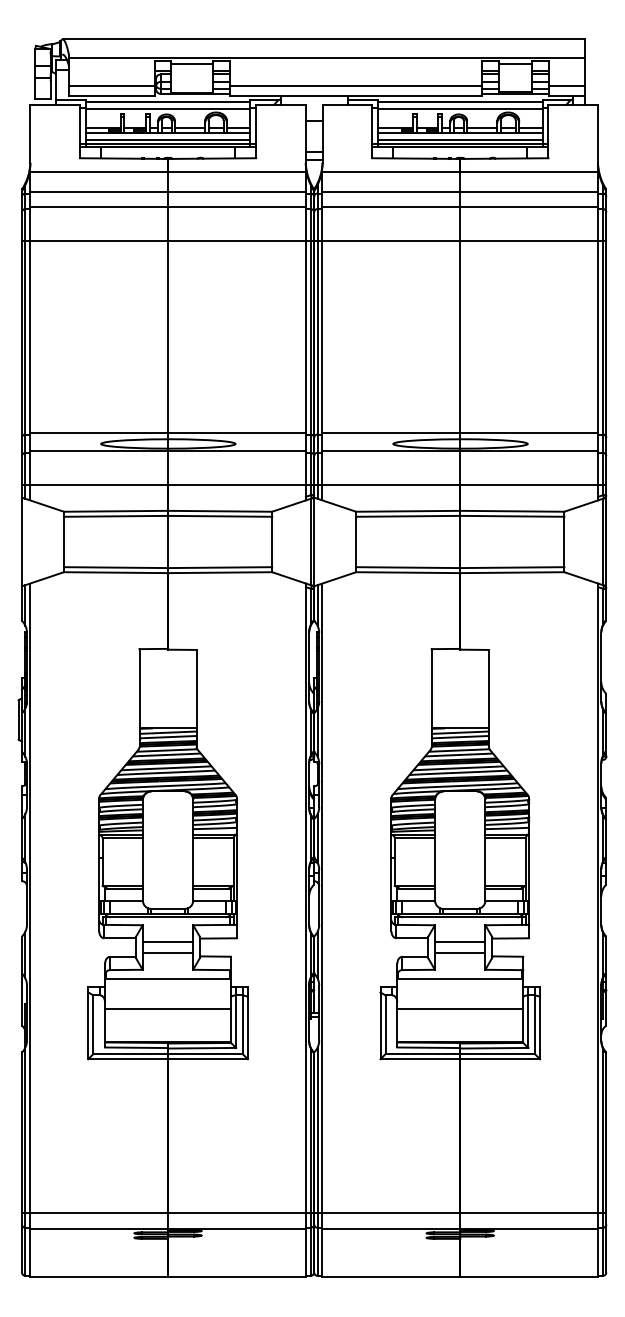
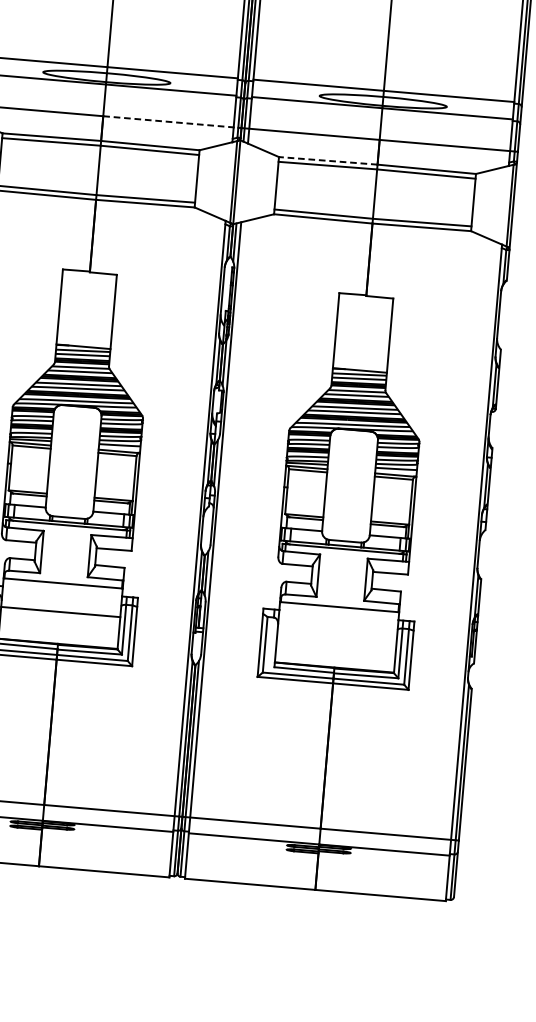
line: (241, 484) -> (172, 121), solid -> dashed
line: (407, 511) -> (327, 160), solid -> dashed
line: (167, 942) -> (65, 549), removed
line: (460, 942) -> (342, 573), removed
line: (167, 953) -> (64, 559), removed
line: (460, 953) -> (341, 583), removed
line: (460, 1008) -> (337, 635), removed

